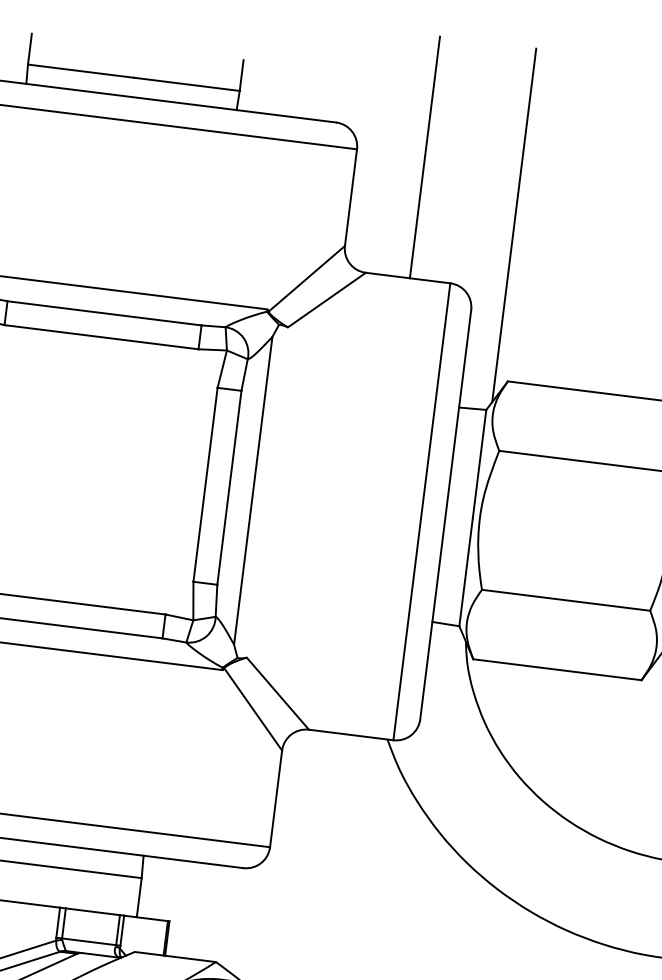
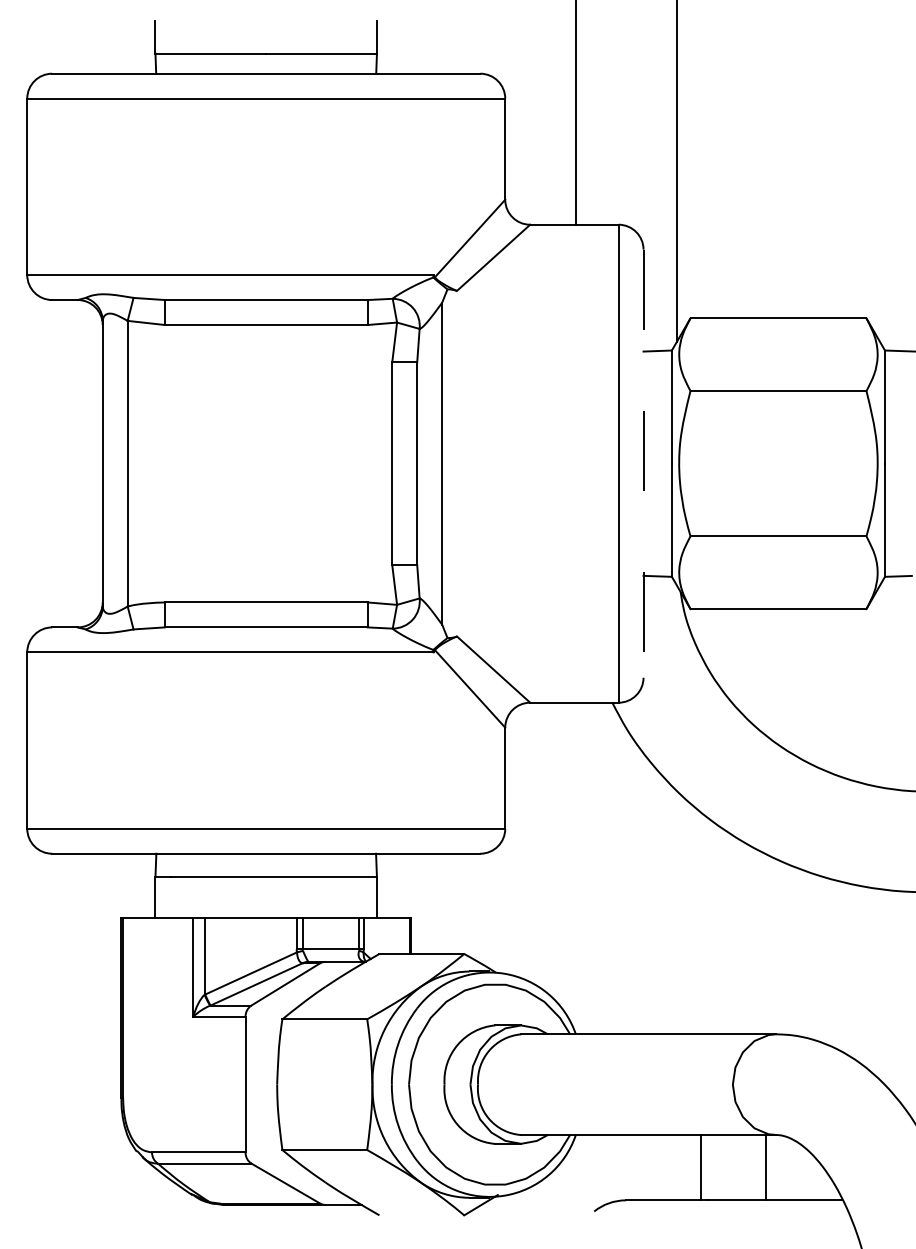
line: (445, 515) -> (643, 464), solid -> dashed

